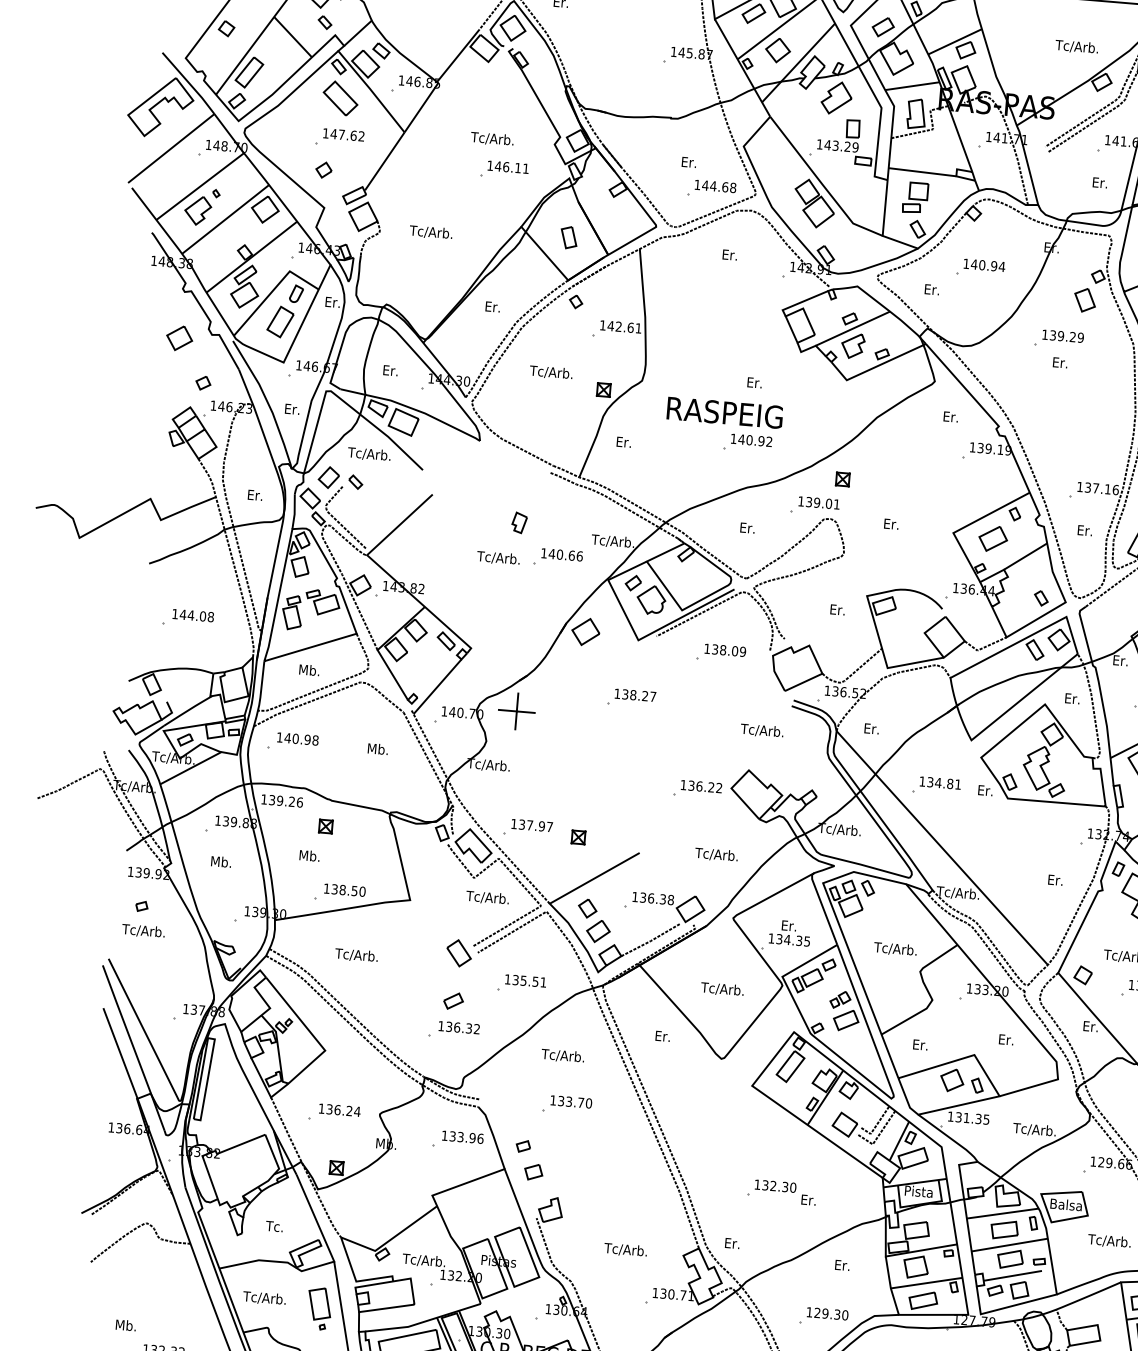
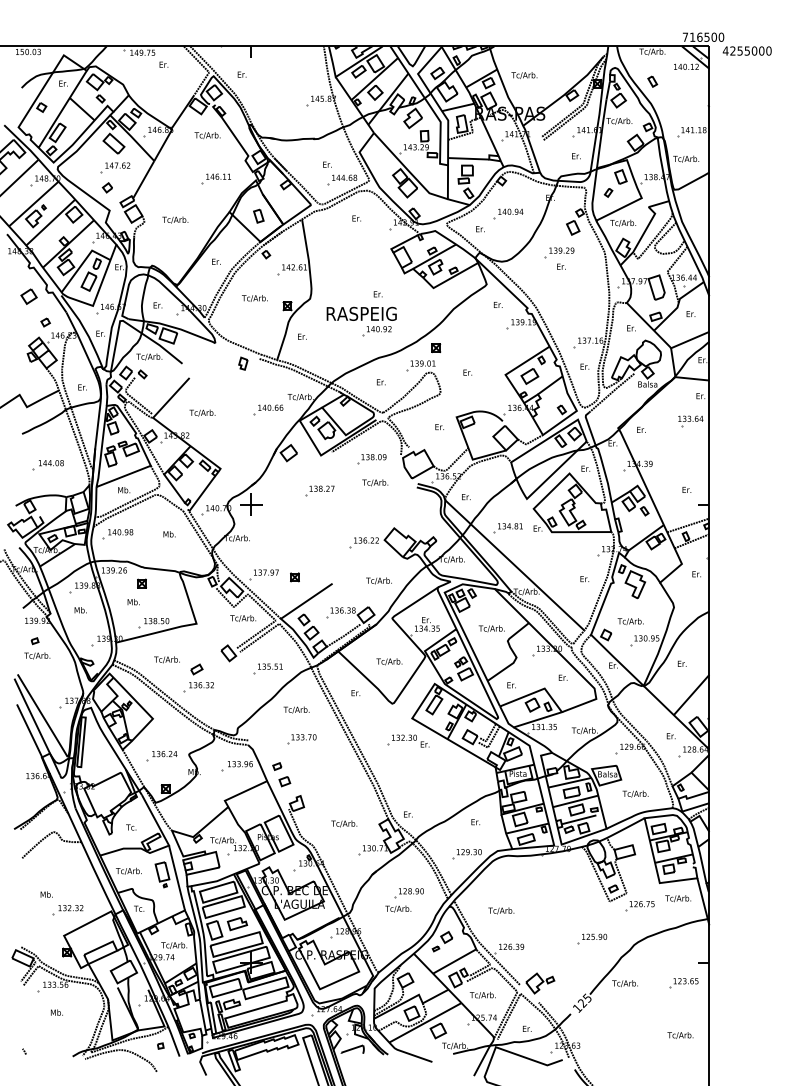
text: (1076, 47) -> (524, 75), moved
text: (492, 138) -> (207, 135), moved
part: (519, 522) -> (243, 363), moved
text: (498, 557) -> (202, 412), moved
text: (762, 730) -> (375, 482), moved
part: (455, 1014) -> (198, 677), moved
part: (781, 1191) -> (408, 740), moved

